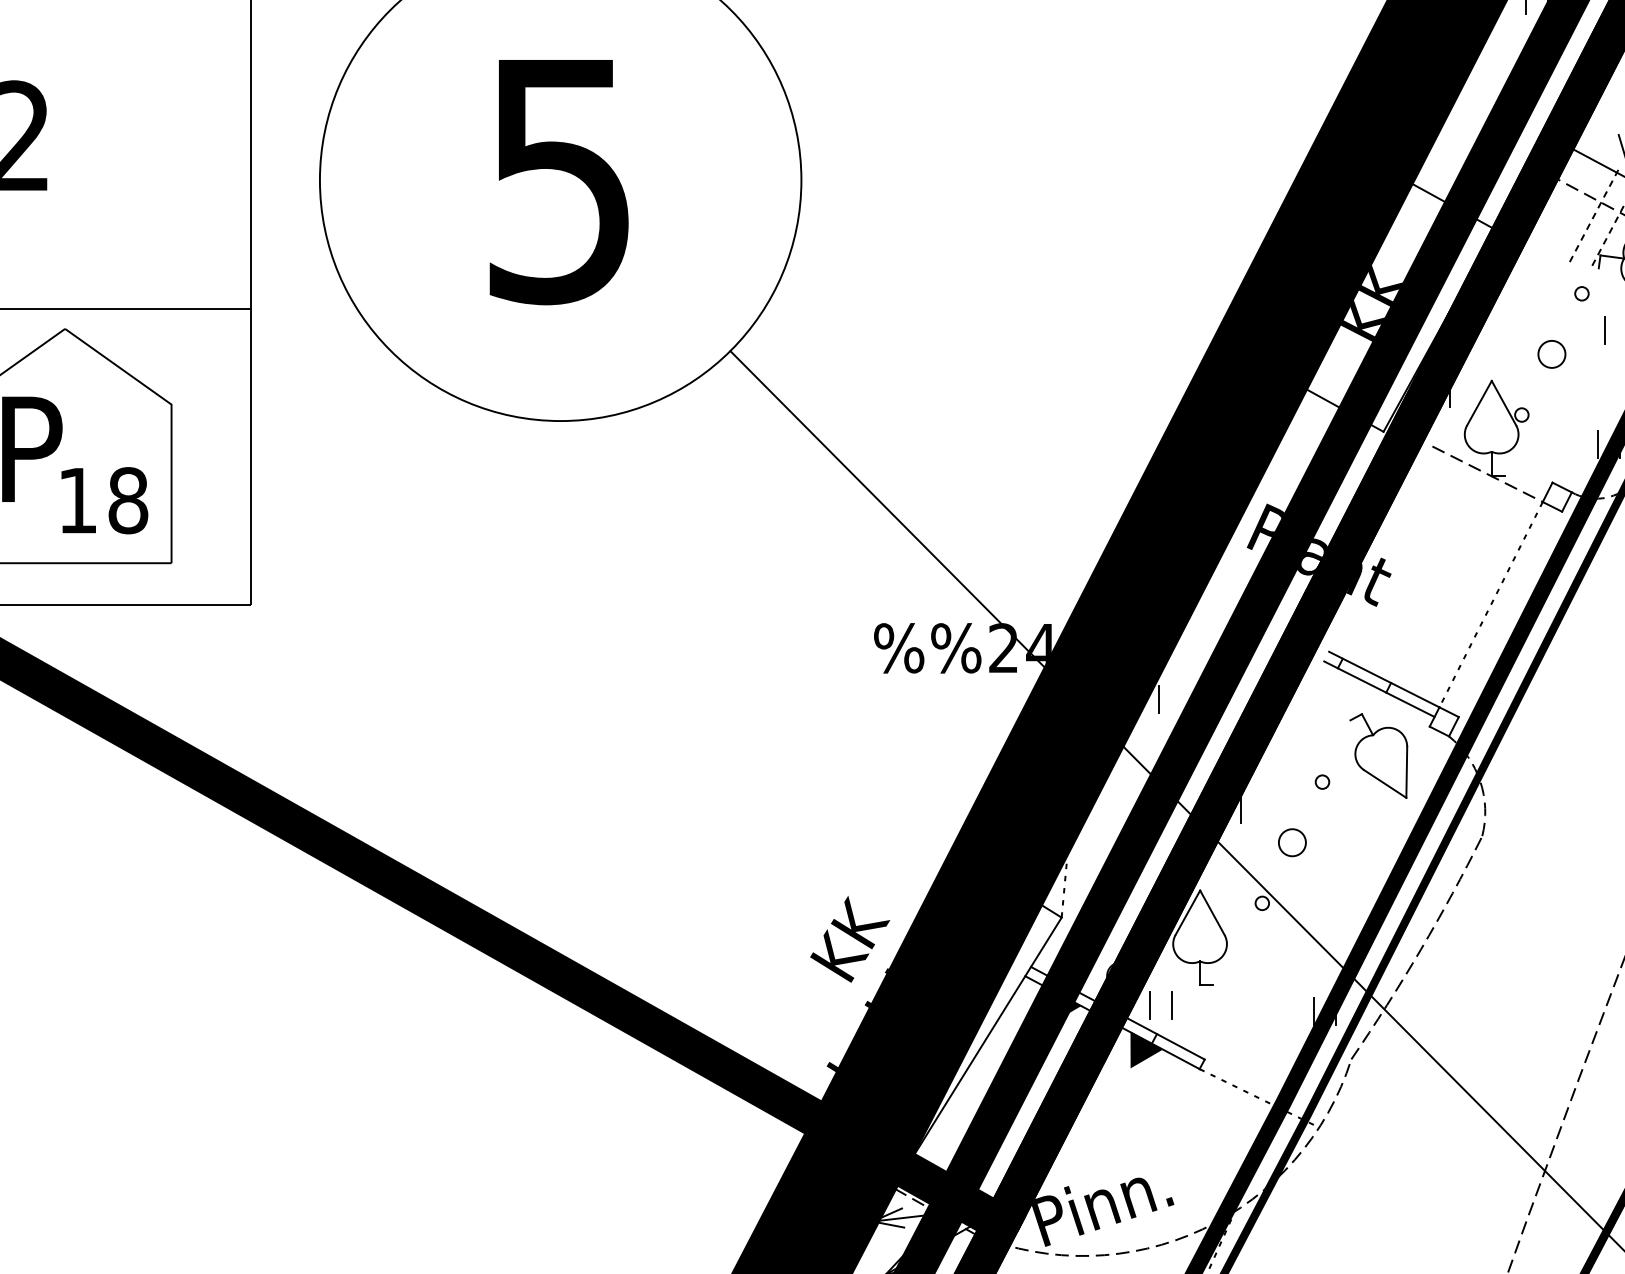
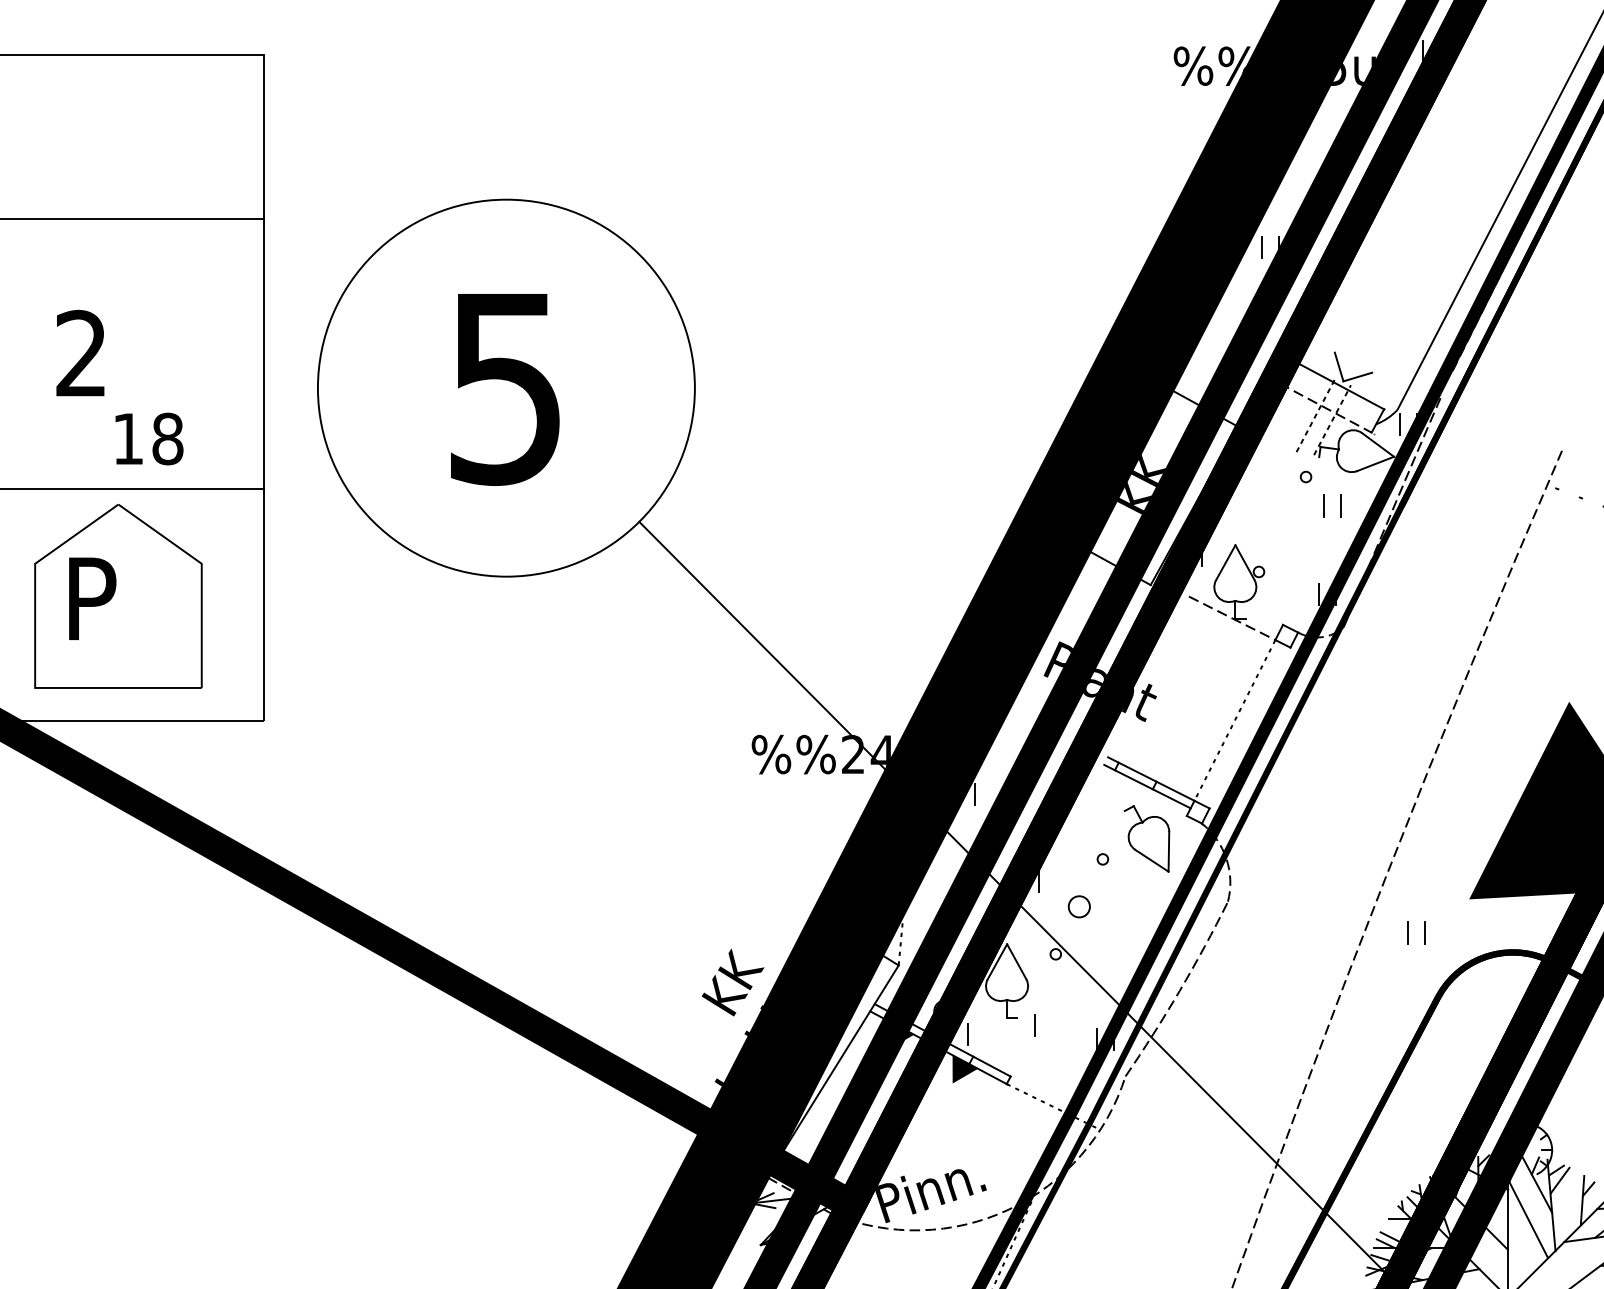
circle: (1551, 354) -> (1282, 524), removed
text: (104, 500) -> (149, 438), moved
line: (1171, 1005) -> (1034, 1025), moved

